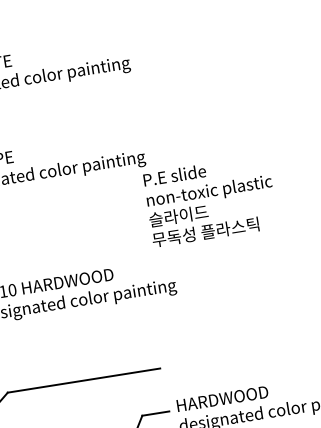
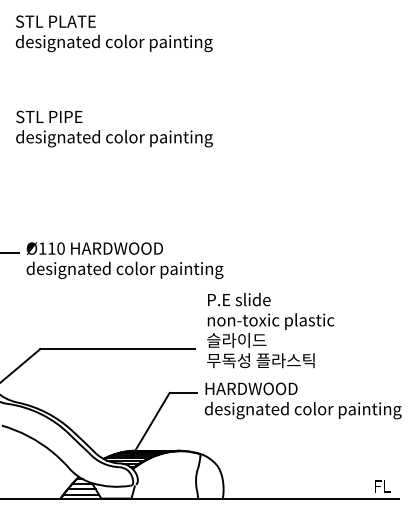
text: (210, 200) -> (270, 330), moved

